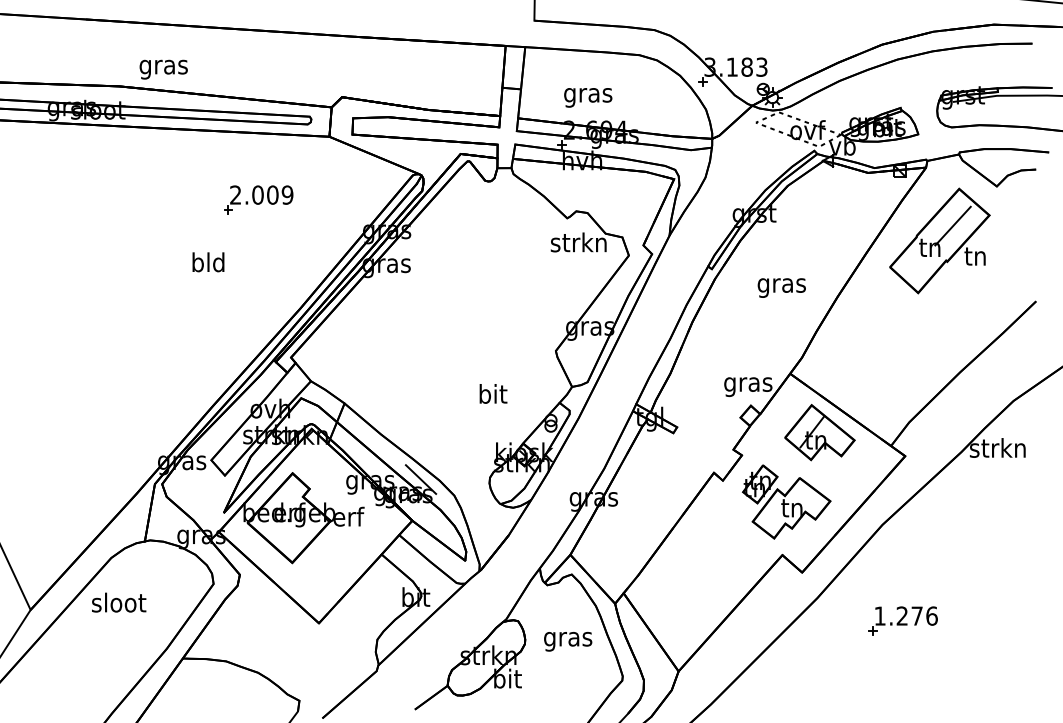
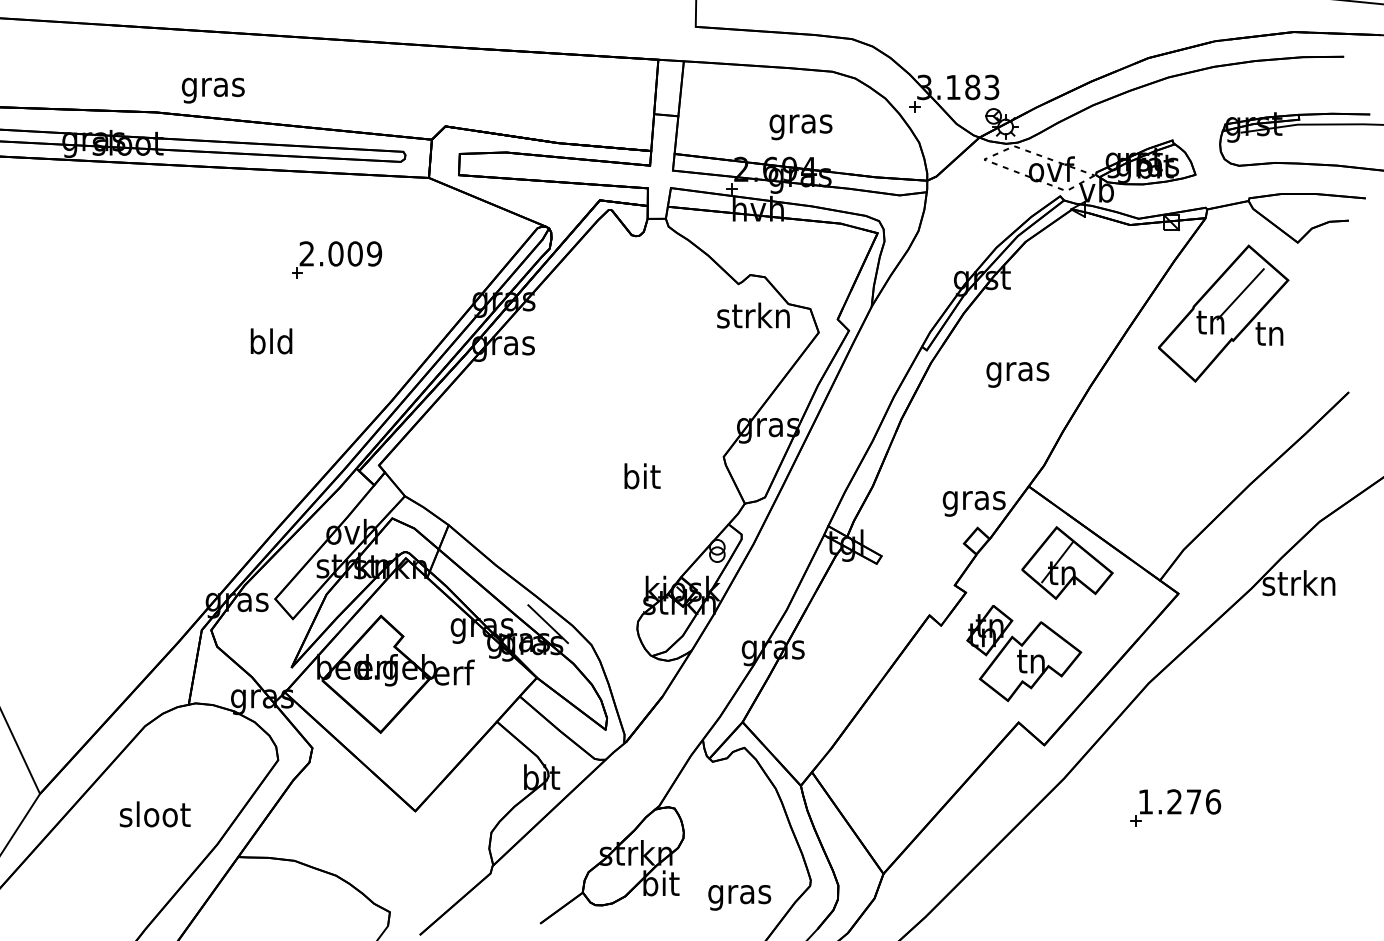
text: (588, 97) -> (801, 126), moved
text: (493, 393) -> (642, 475), moved
text: (119, 602) -> (155, 814), moved
text: (568, 641) -> (740, 897), moved

